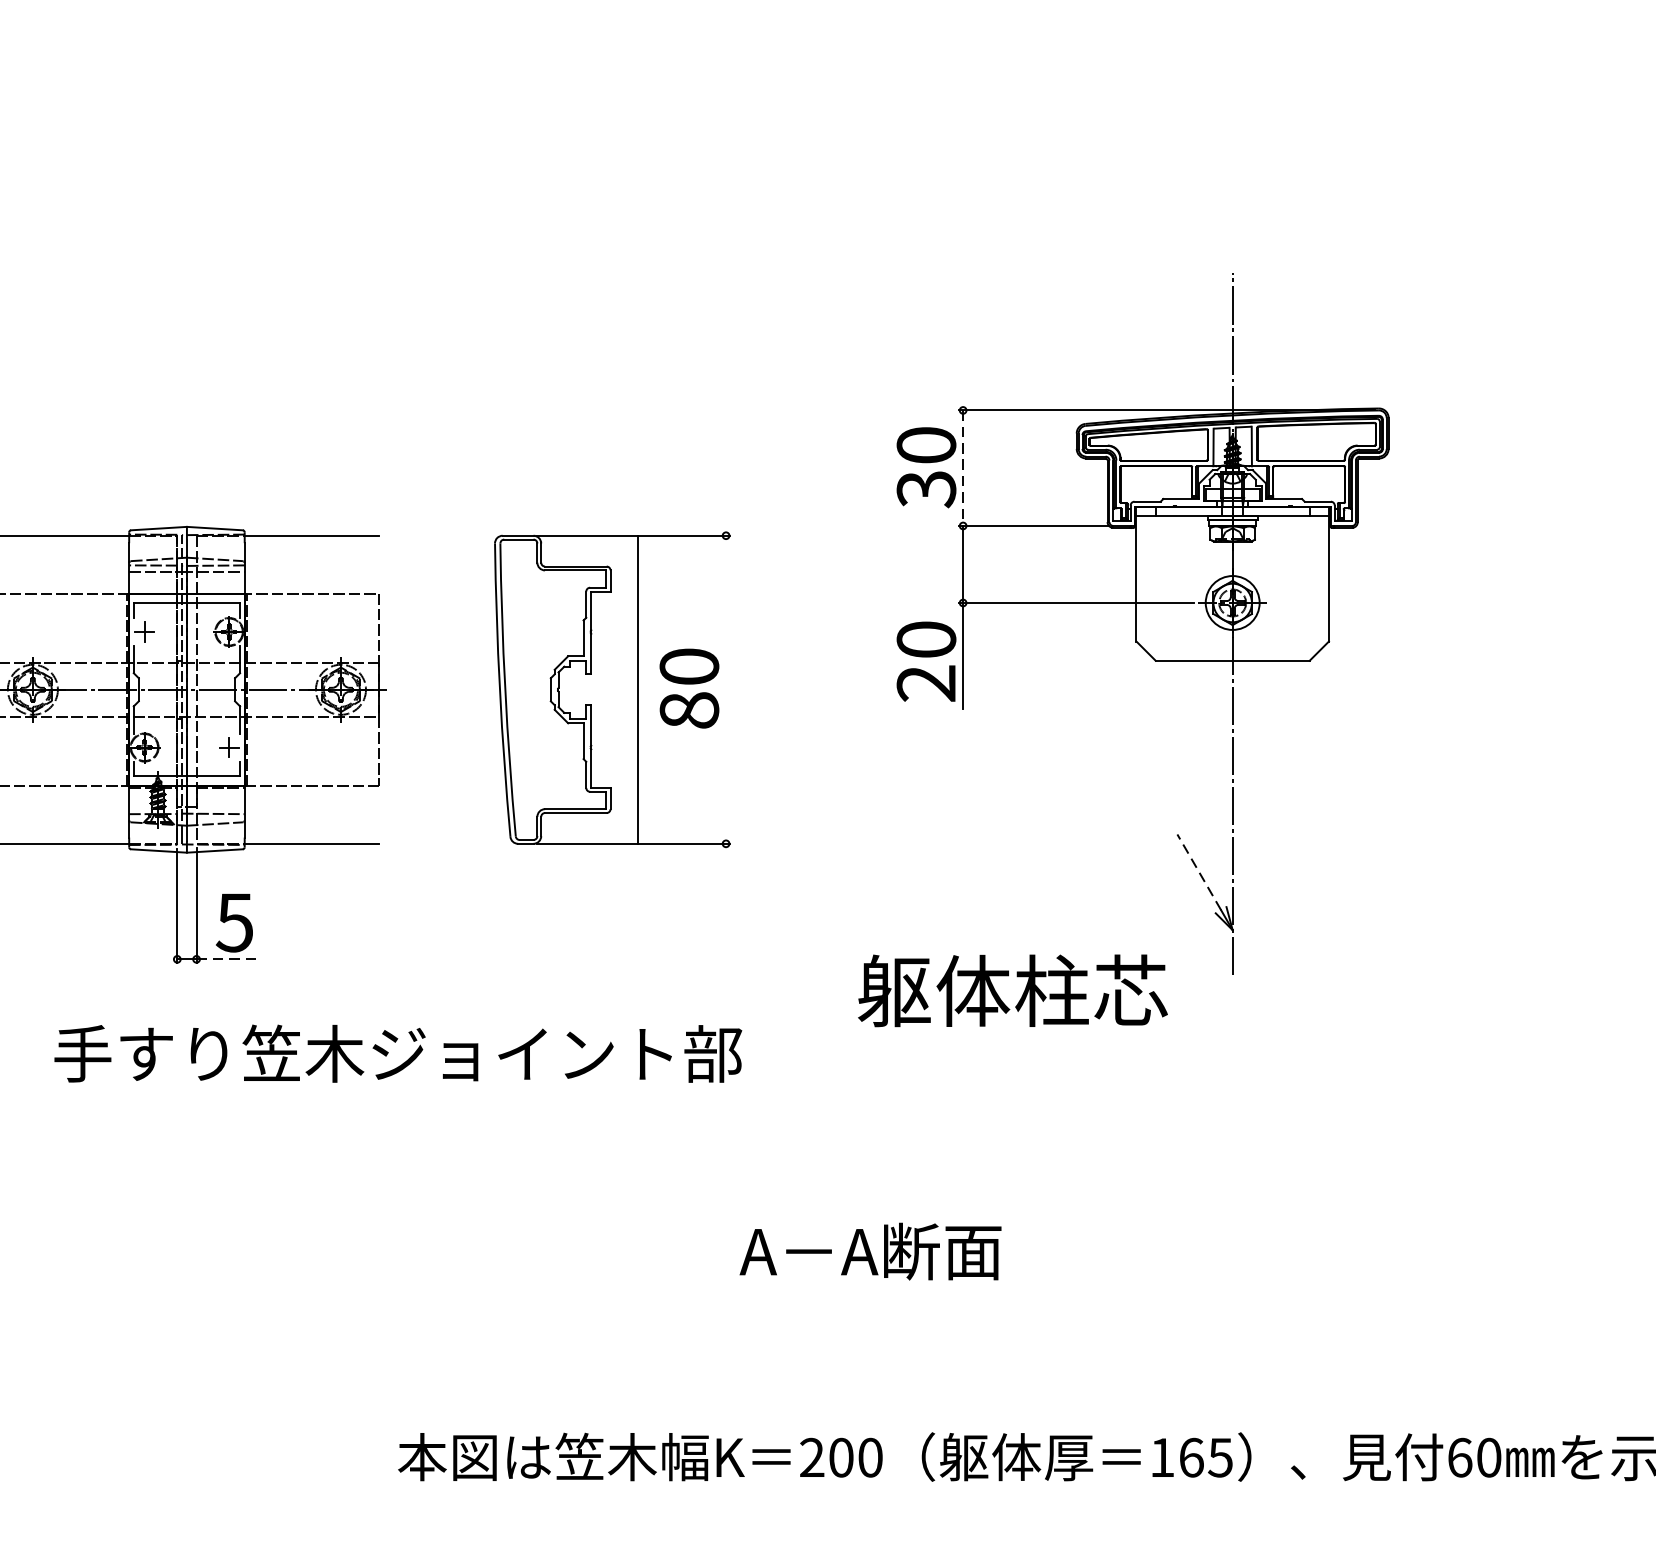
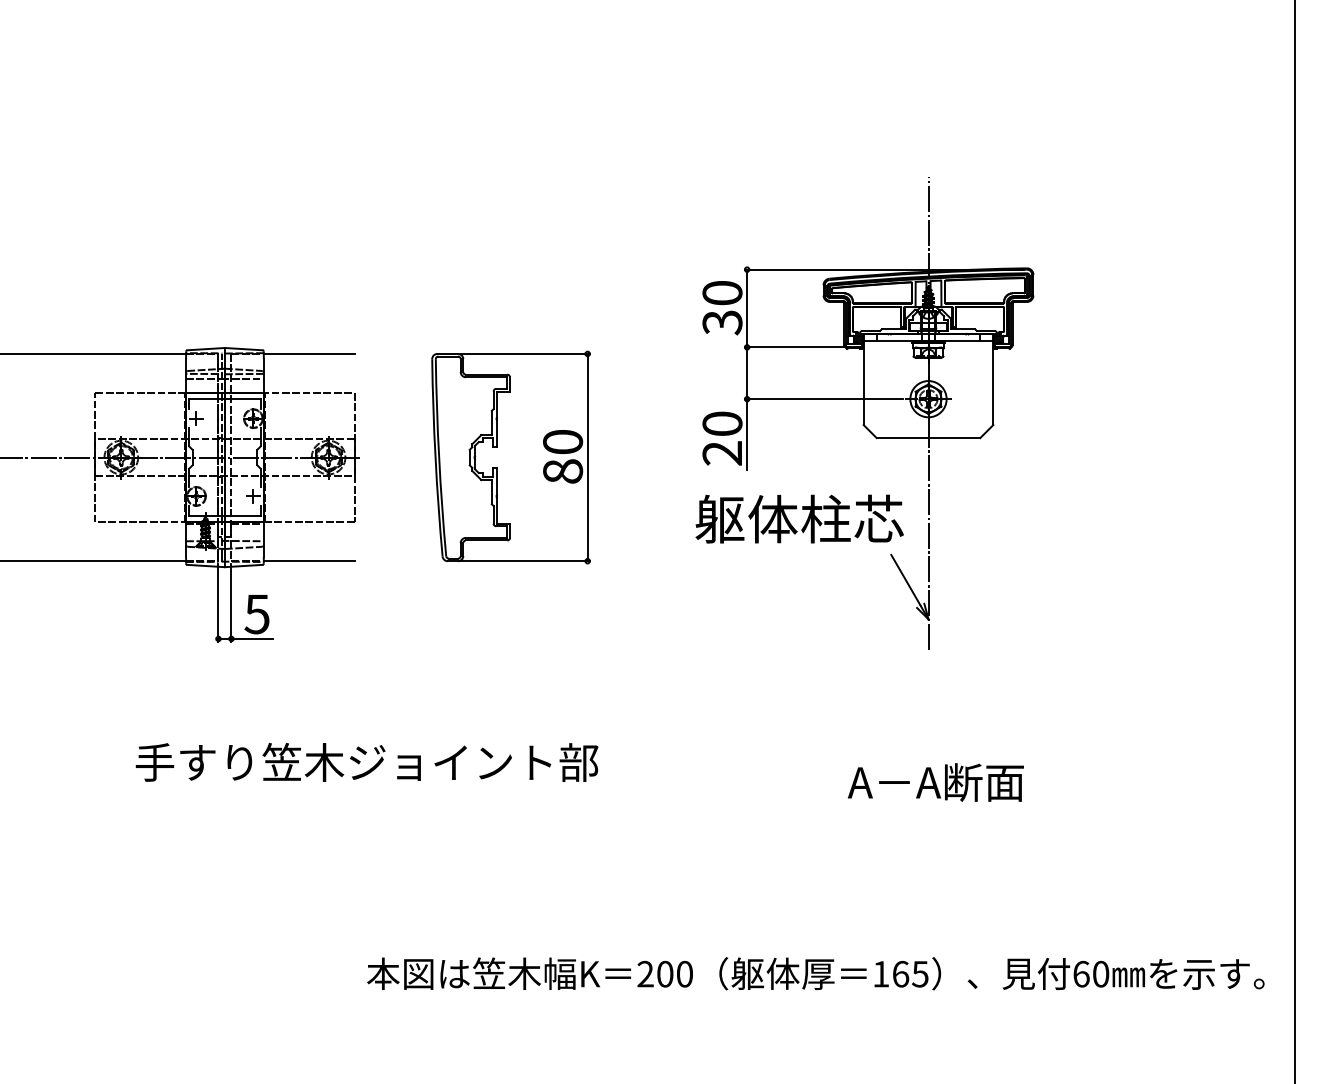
line: (963, 468) -> (747, 308), dashed -> solid
line: (638, 689) -> (587, 457), moved
line: (1198, 871) -> (905, 579), dashed -> solid
line: (227, 958) -> (252, 638), dashed -> solid
text: (1012, 989) -> (799, 518), moved
text: (397, 1052) -> (366, 761), moved
text: (870, 1251) -> (935, 782), moved

